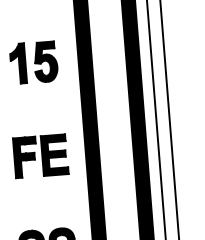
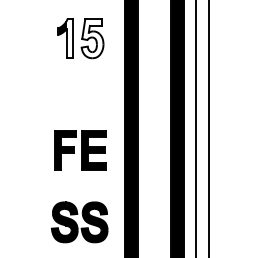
fill: (45, 61) -> (92, 38), removed
fill: (22, 62) -> (69, 37), removed
part: (40, 156) -> (80, 150), moved

